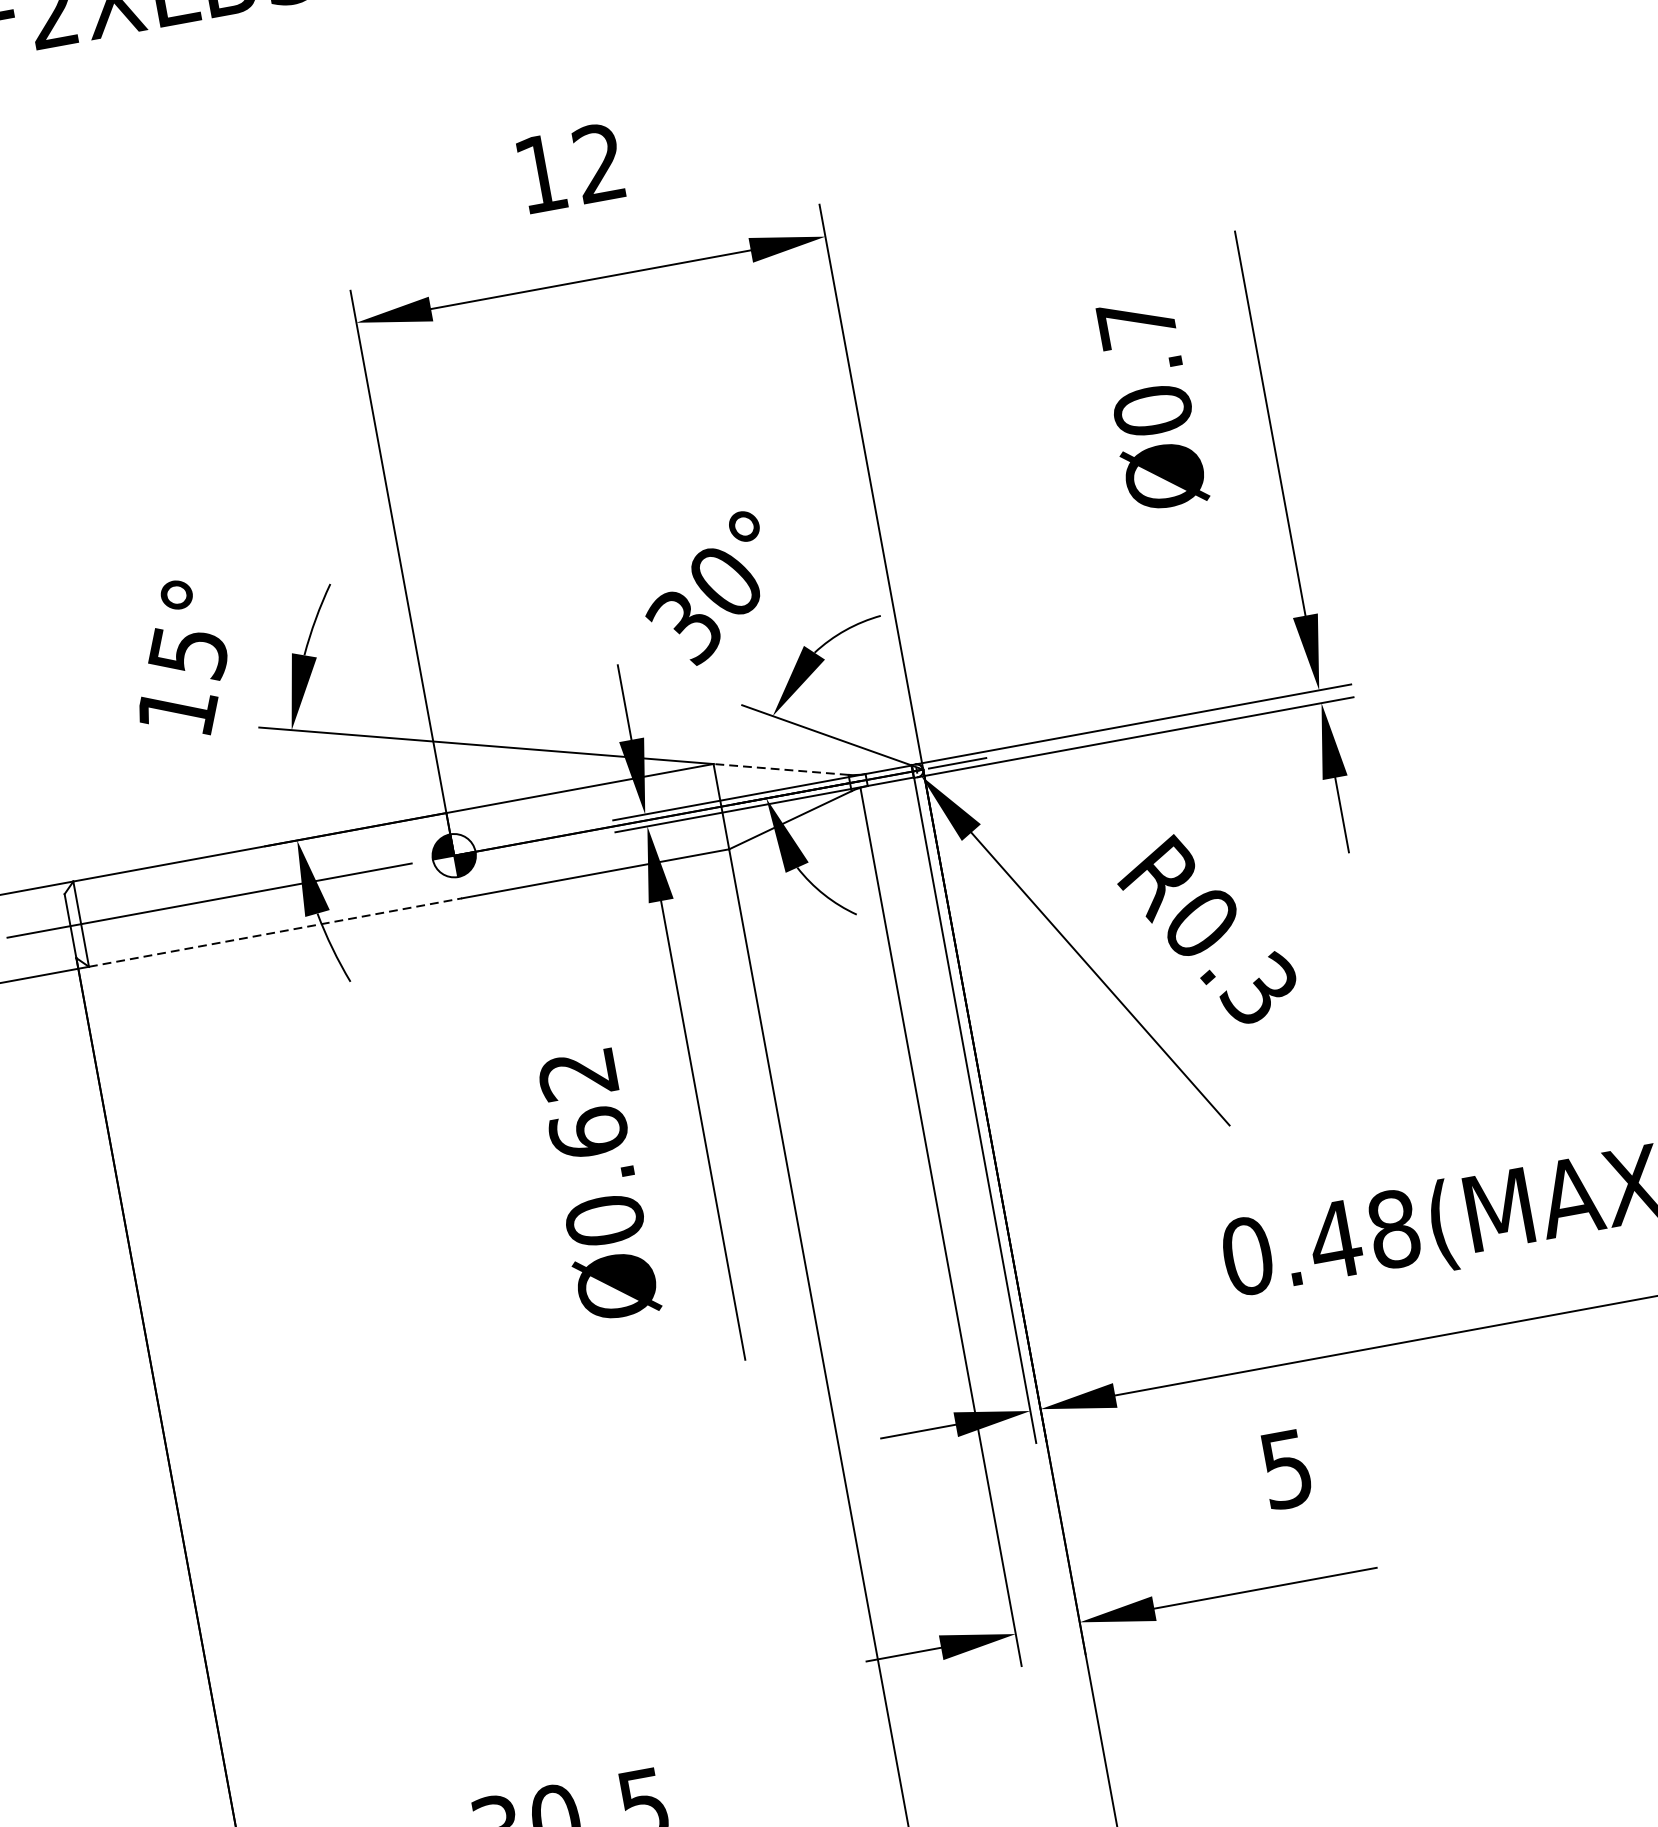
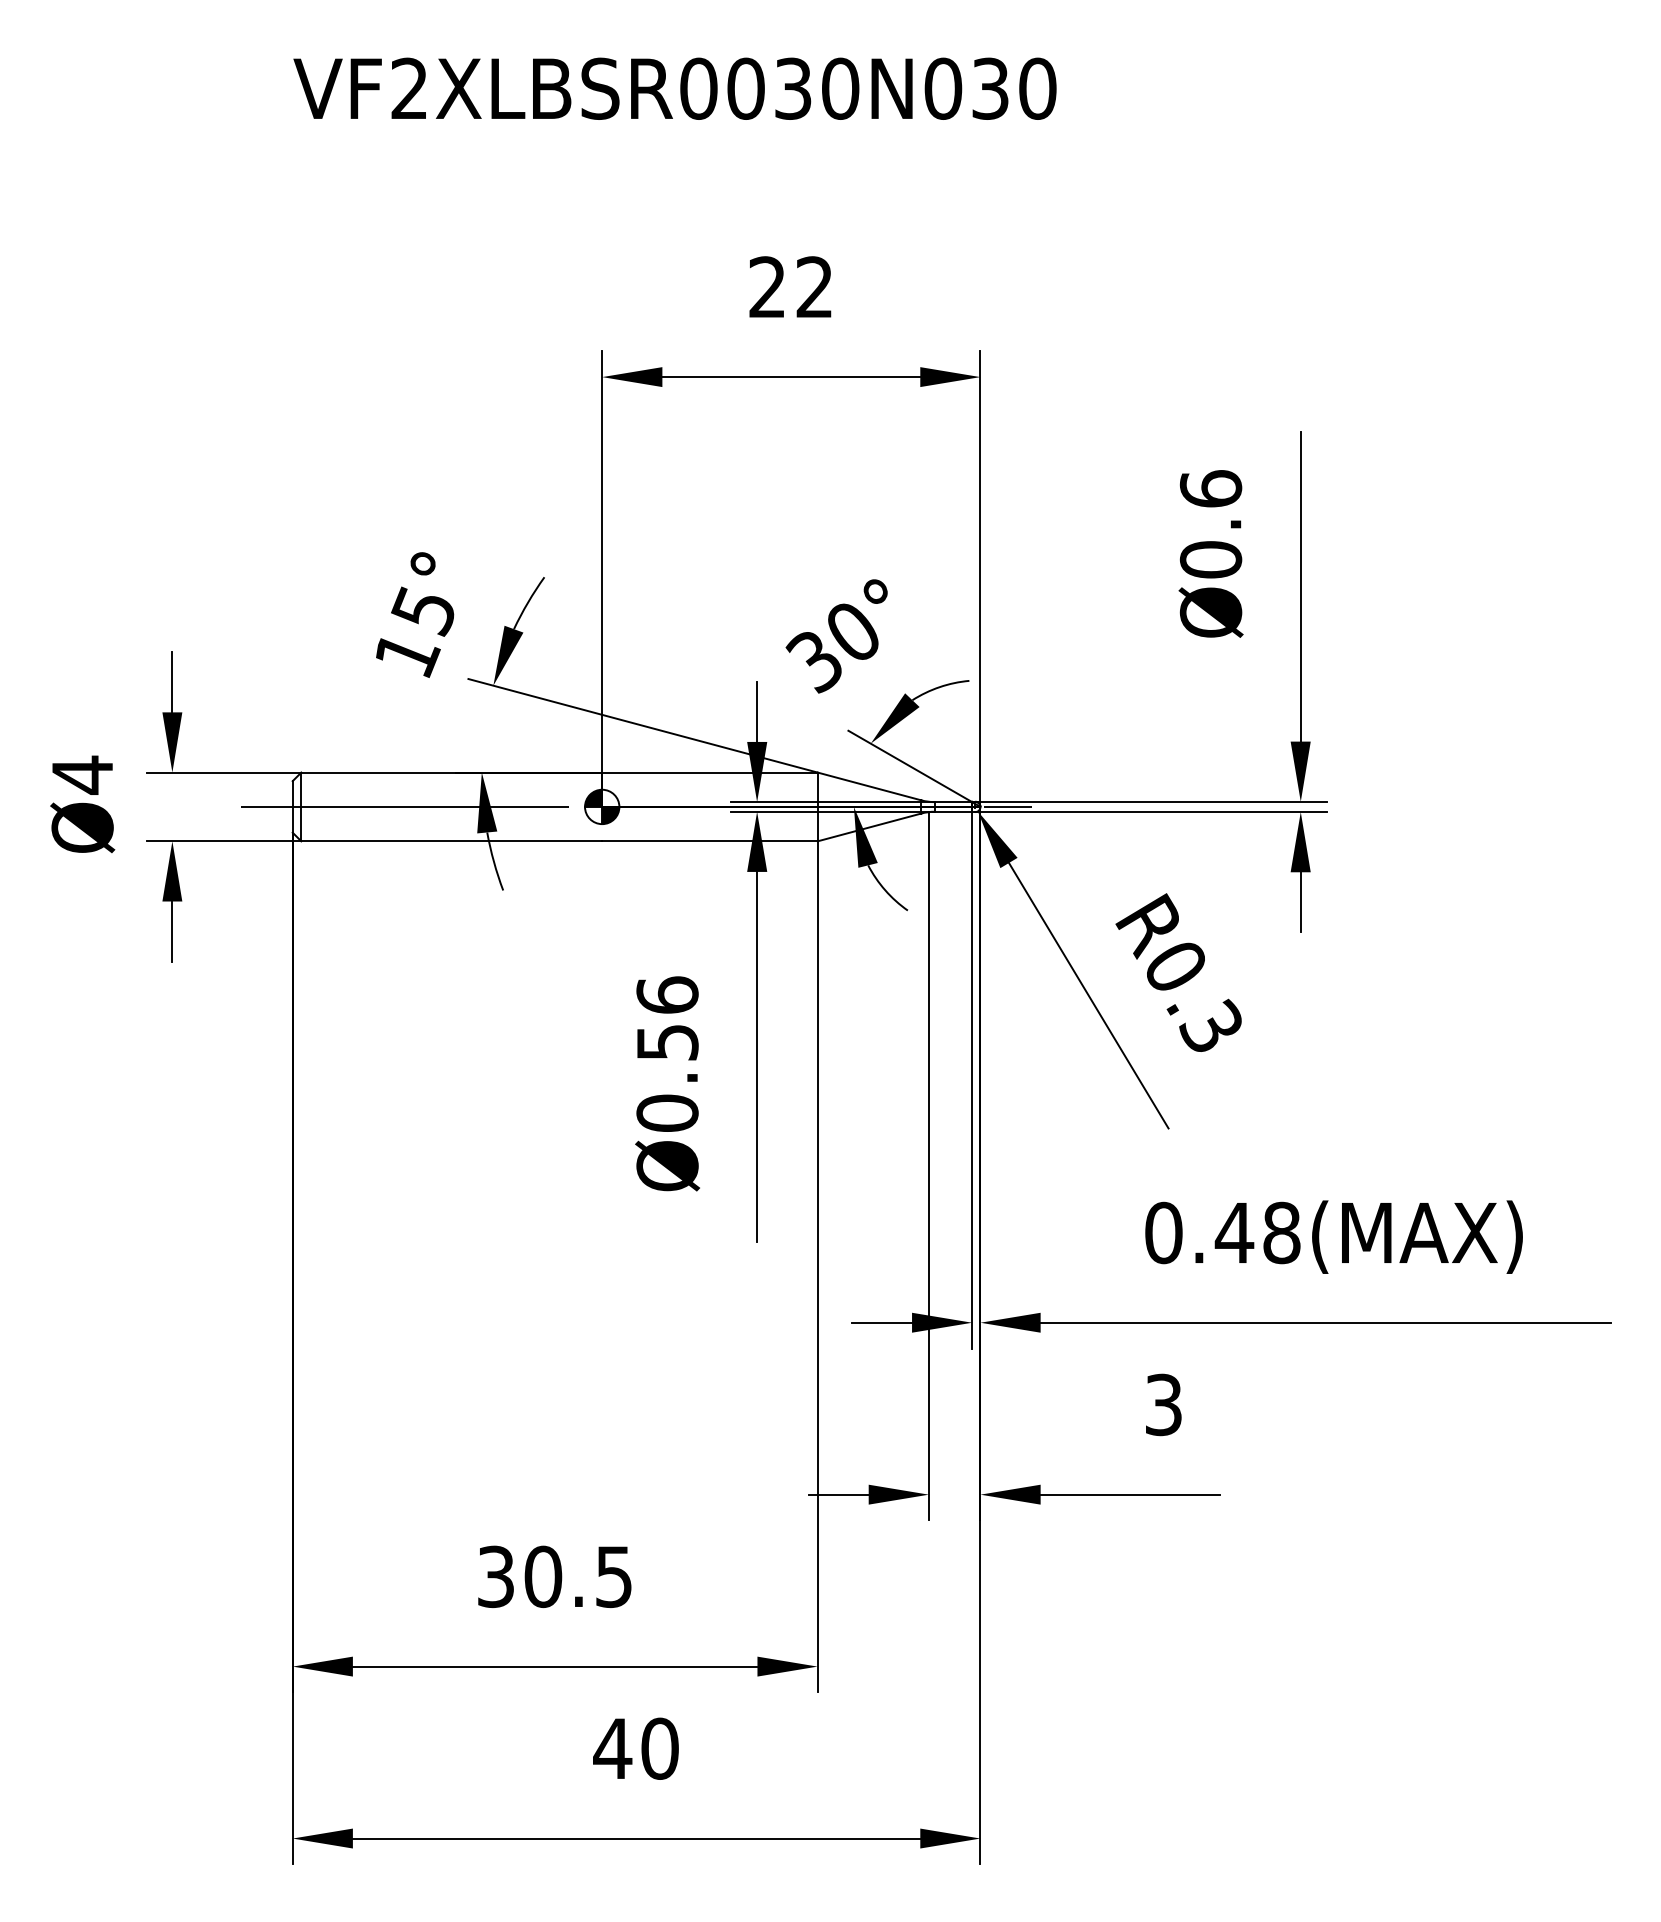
text: (539, 173) -> (766, 286), 12 -> 22
text: (1135, 322) -> (1210, 488), Ø0.7 -> Ø0.6
line: (780, 769) -> (869, 786), dashed -> solid
line: (276, 932) -> (452, 841), dashed -> solid
text: (583, 1103) -> (667, 1018), Ø0.62 -> Ø0.56
text: (1286, 1468) -> (1163, 1404), 5 -> 3

